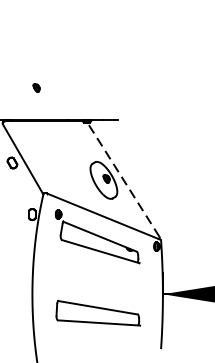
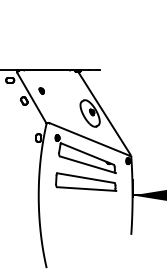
part: (36, 87) -> (41, 90), moved
line: (123, 178) -> (104, 112), dashed -> solid
part: (98, 312) -> (86, 181), moved

